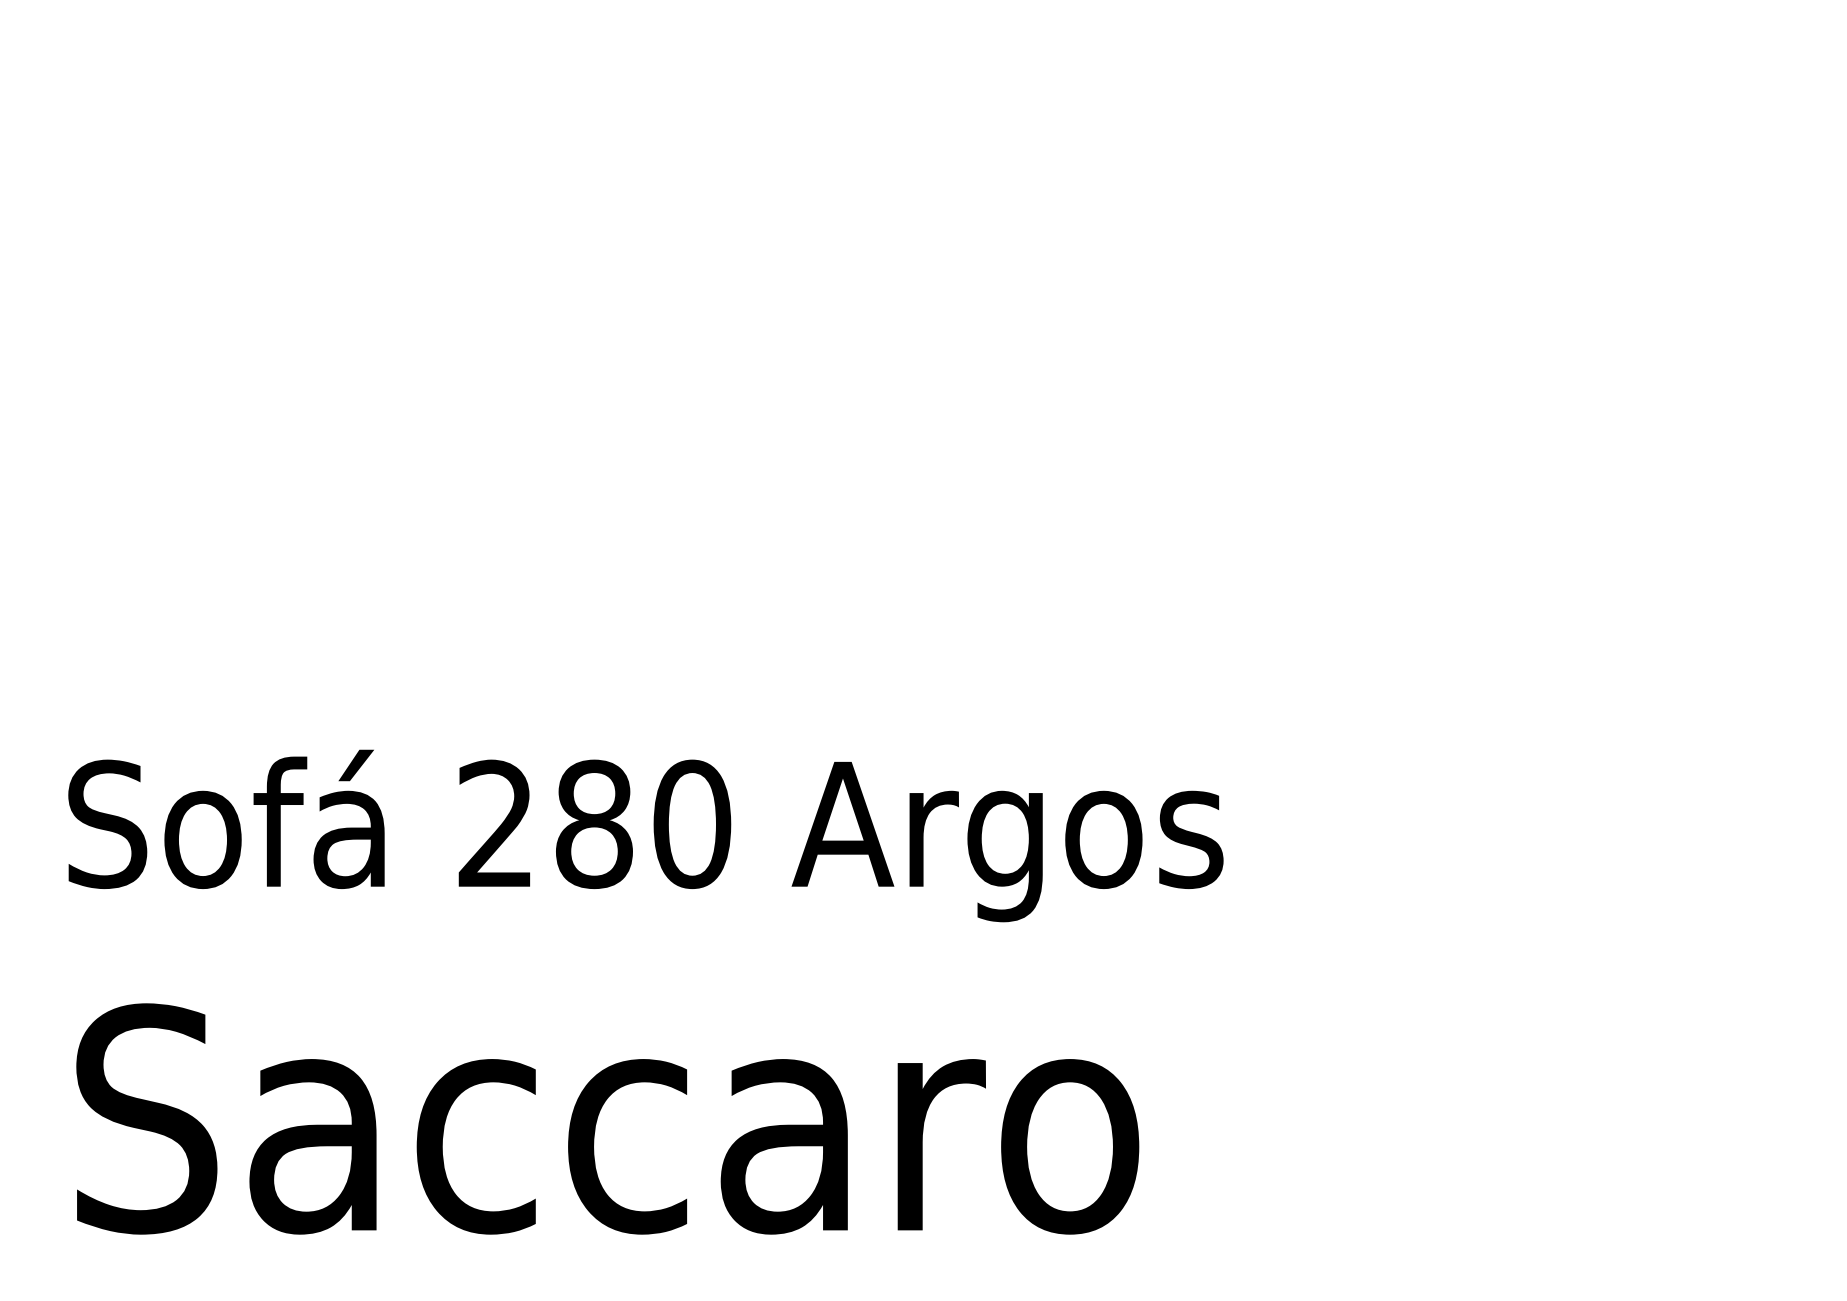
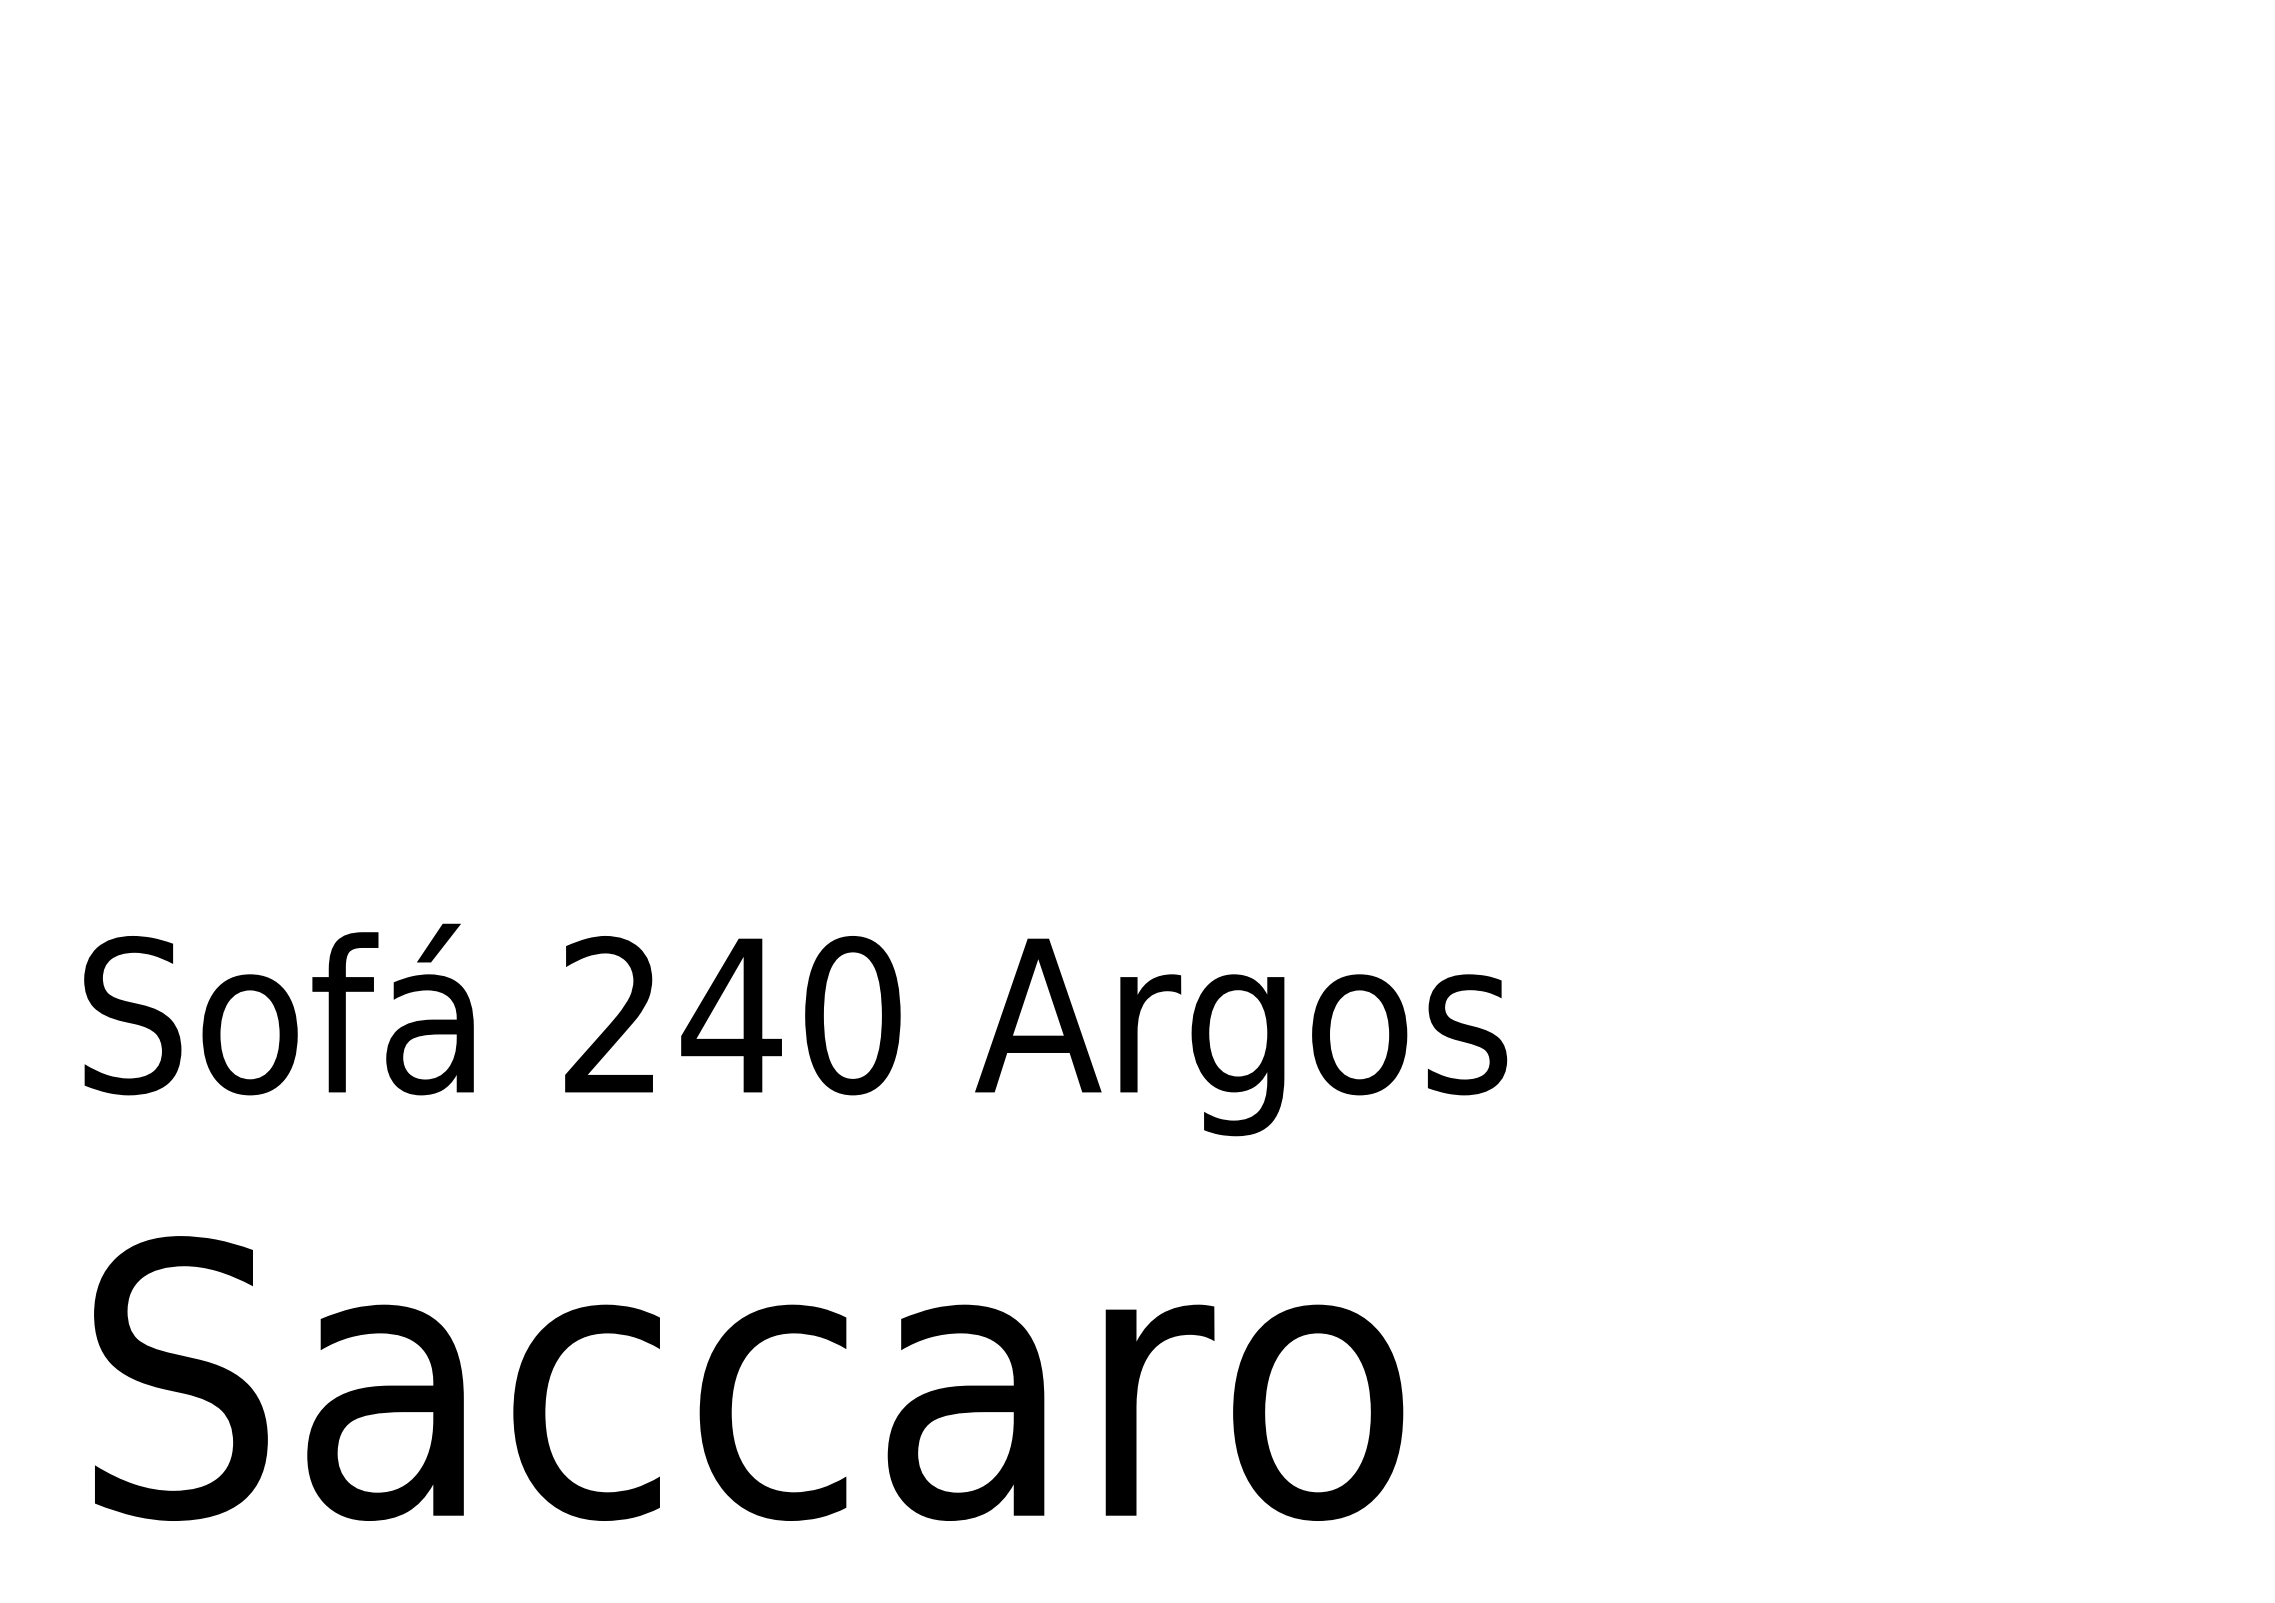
text: (593, 824) -> (731, 1015), 280 -> 240

